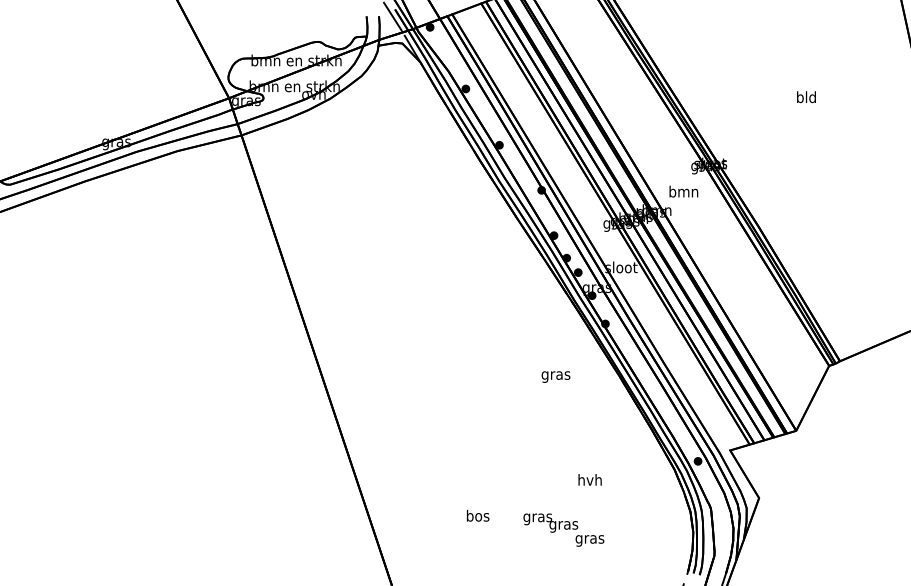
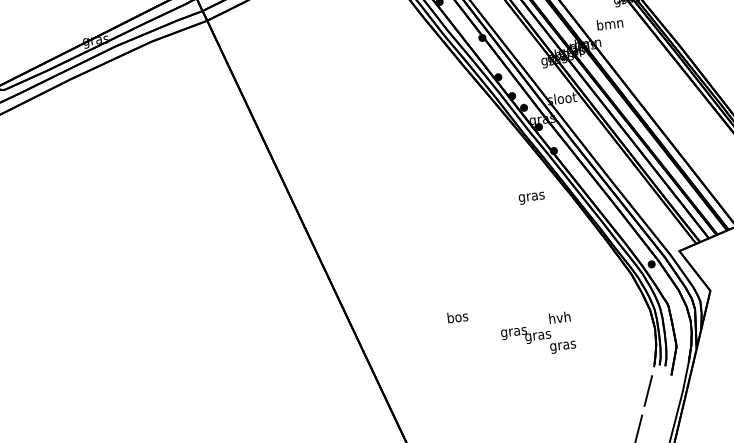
text: (555, 376) -> (531, 197), moved
text: (589, 479) -> (559, 317), moved
text: (478, 515) -> (458, 316), moved

